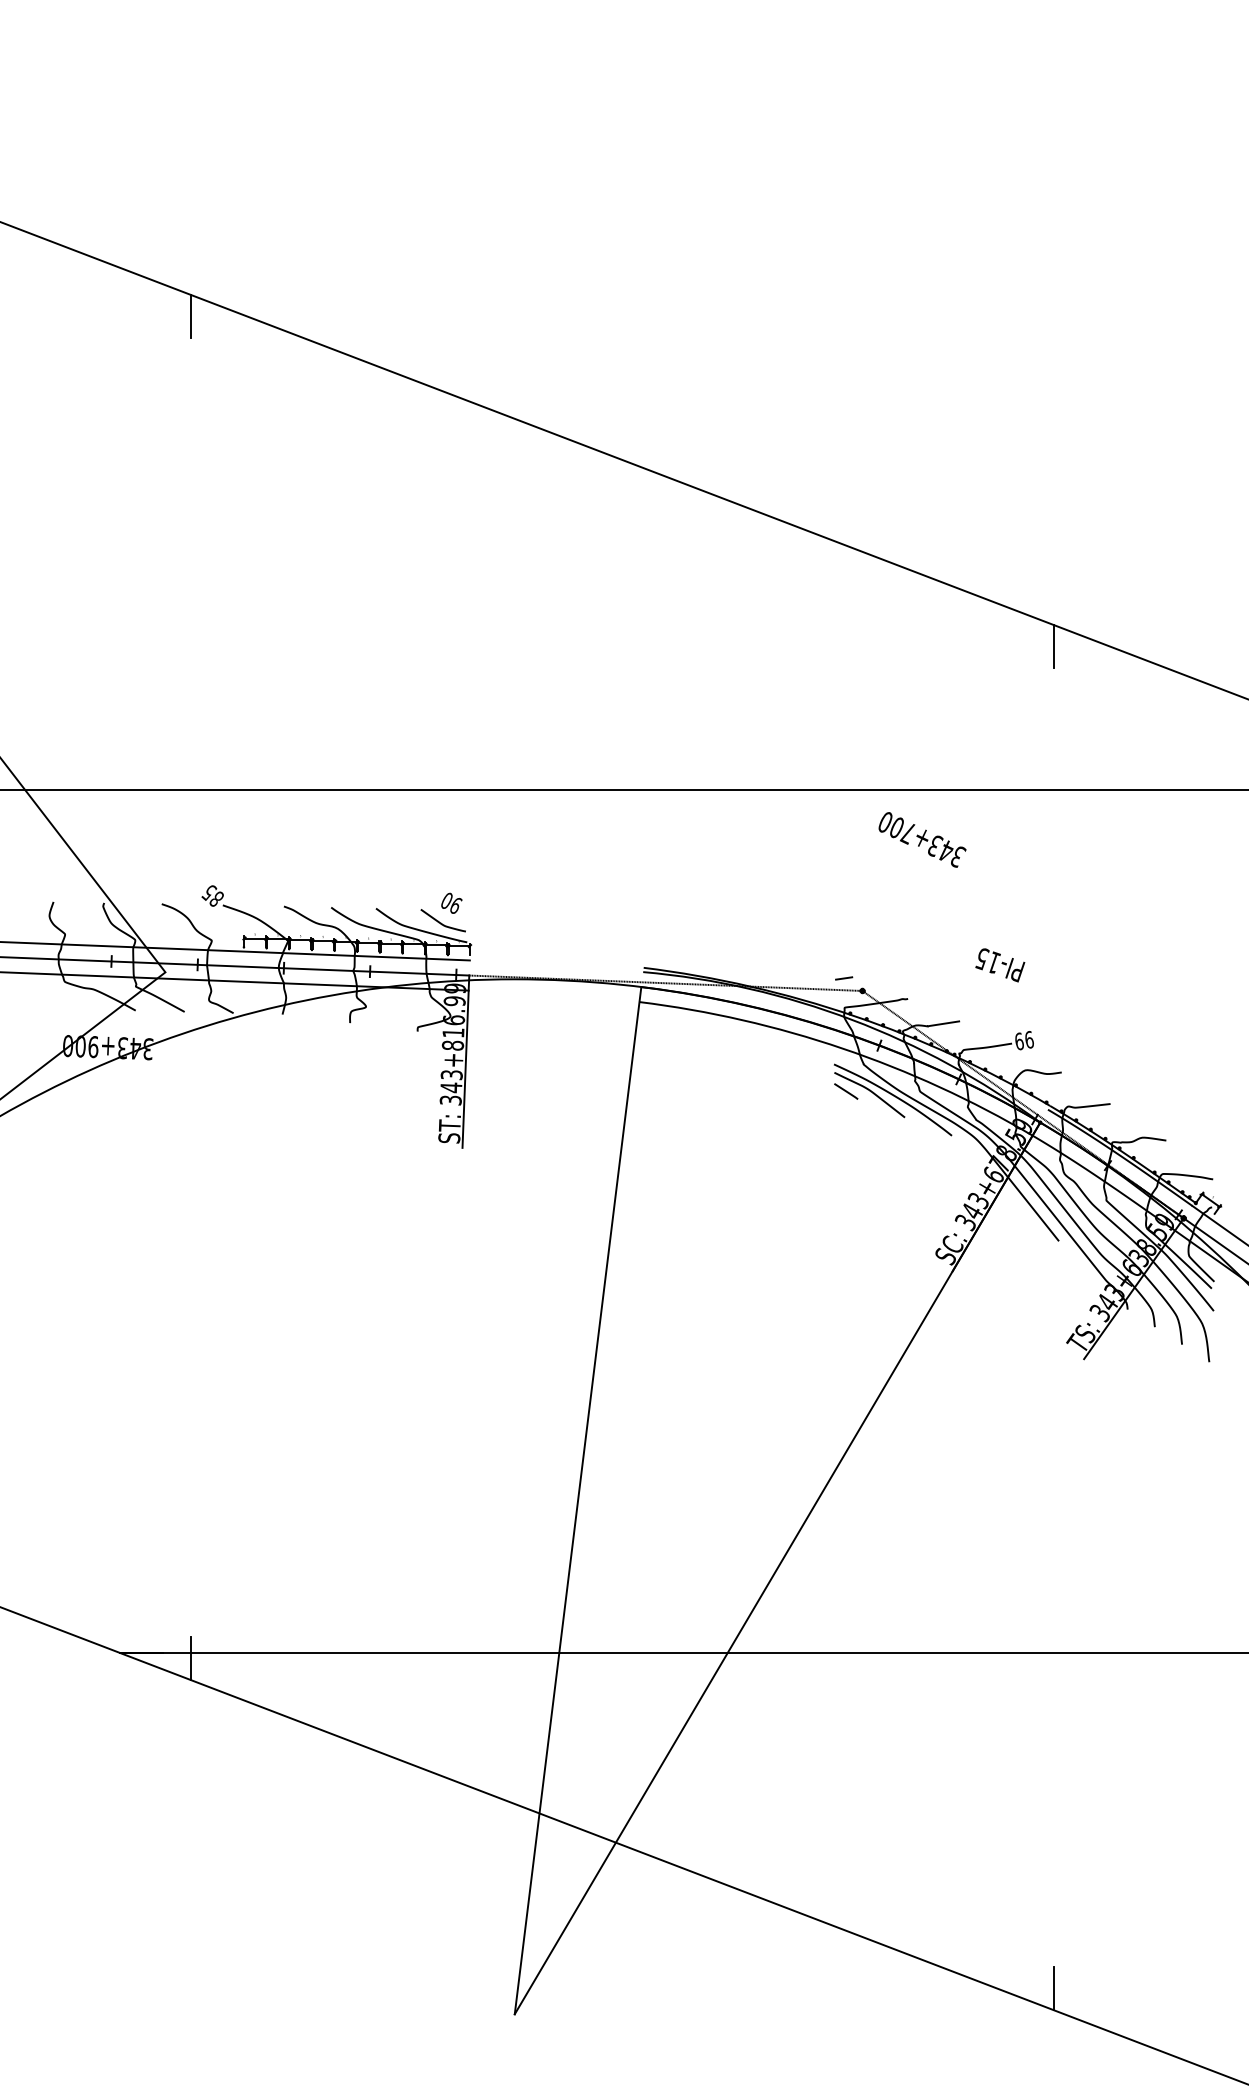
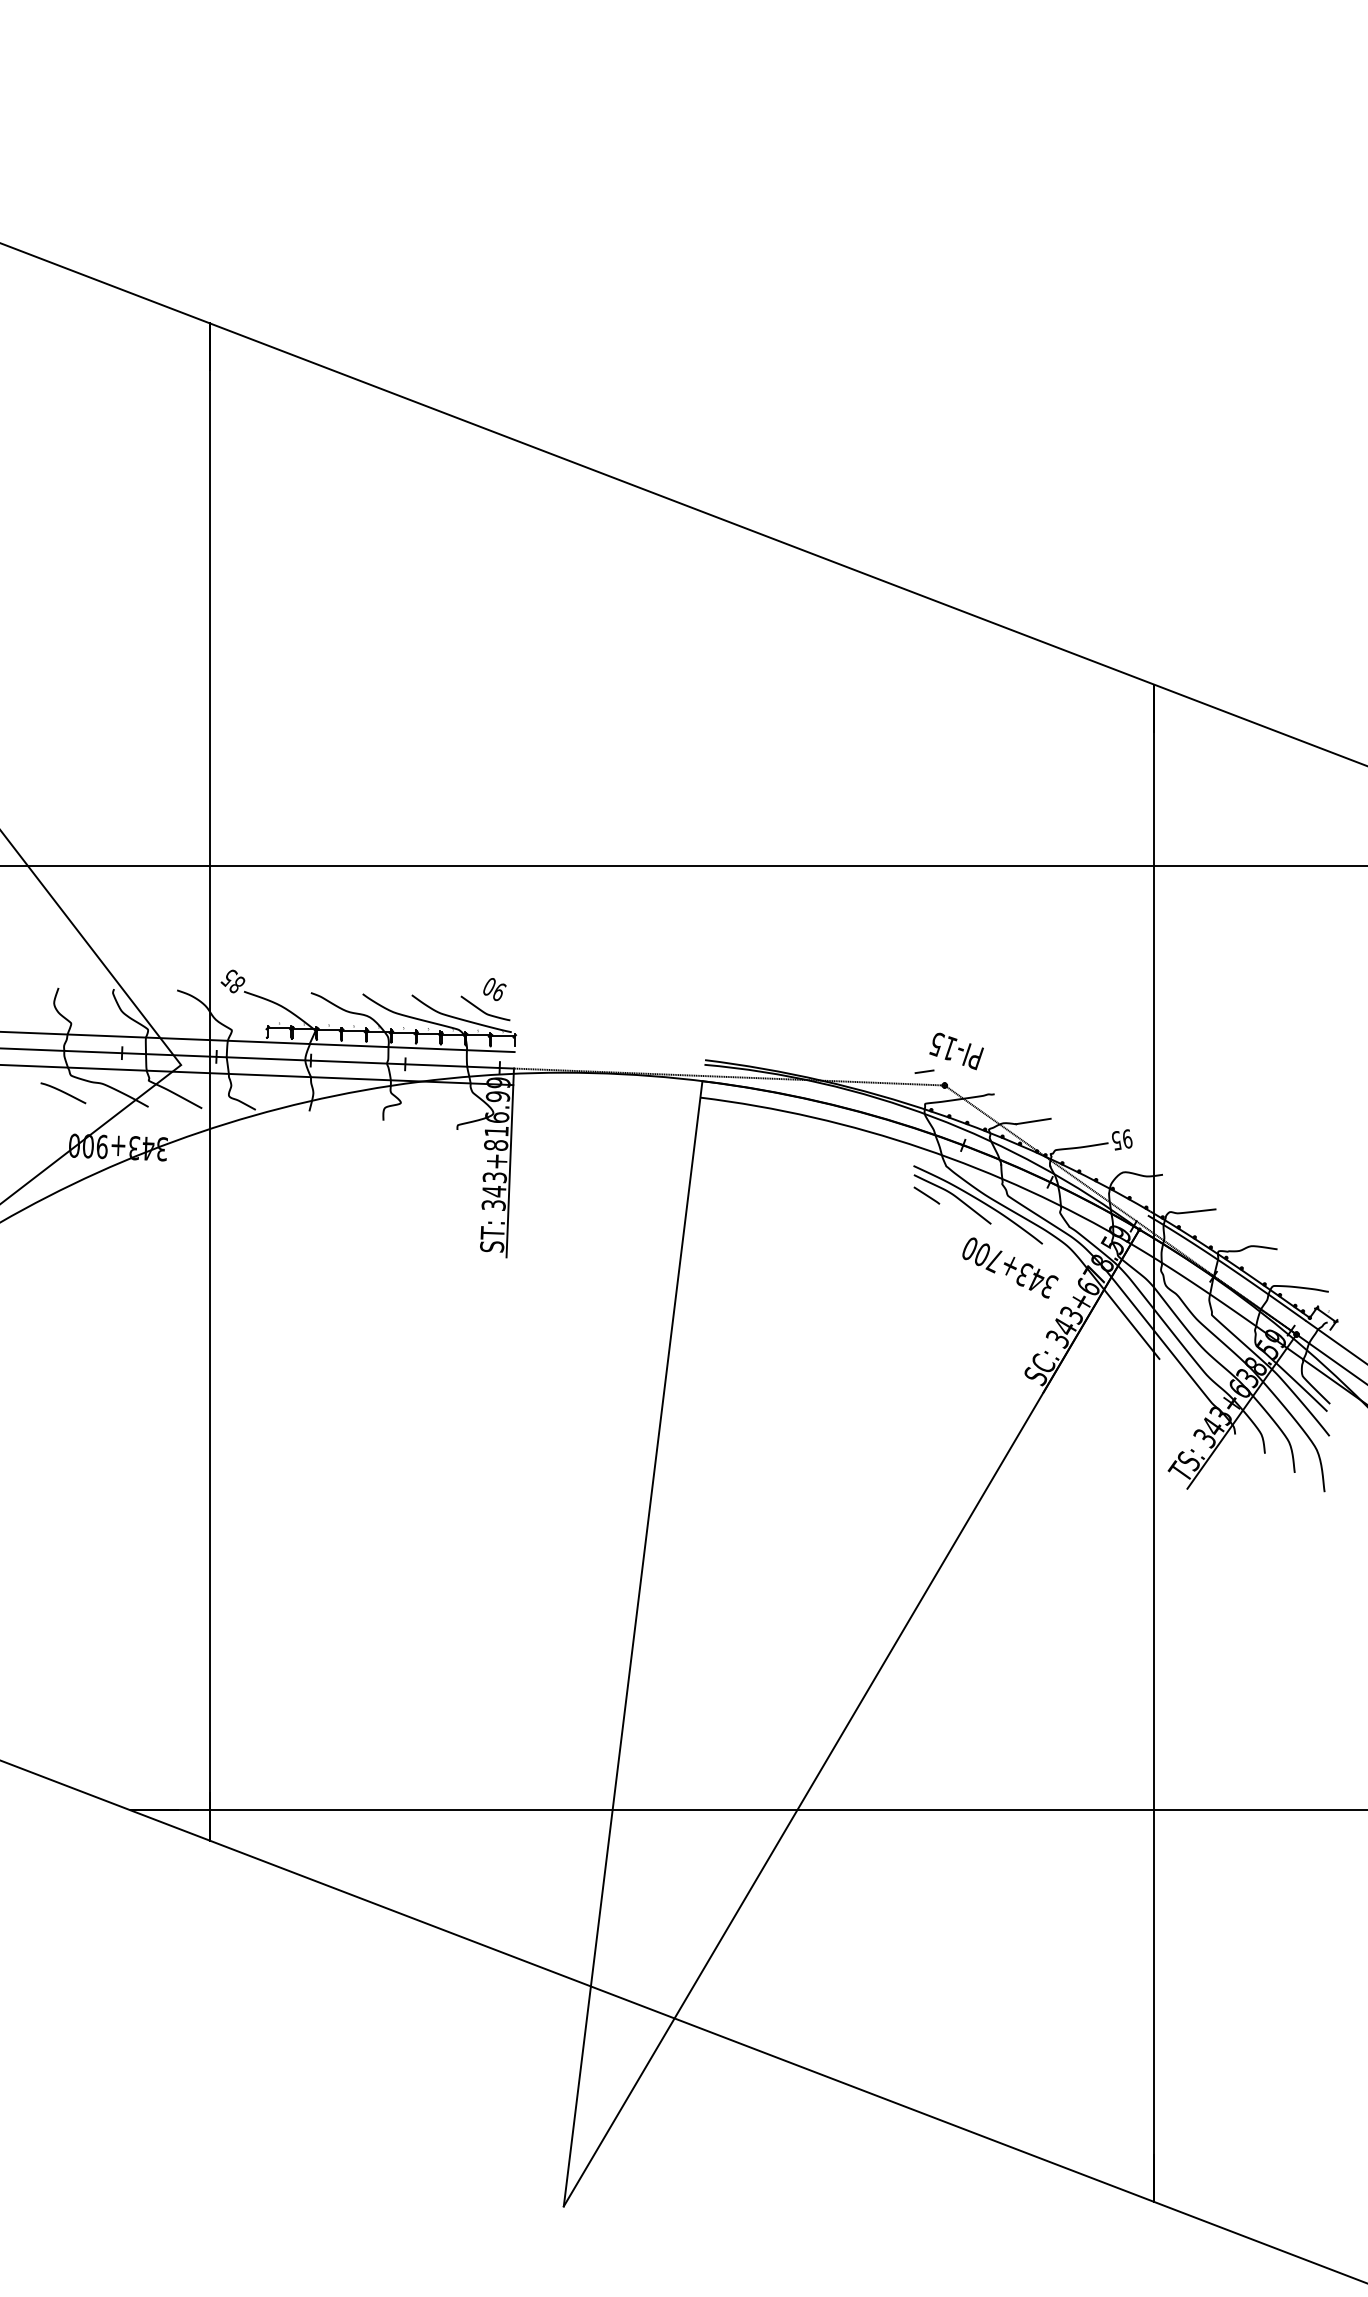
text: (922, 839) -> (1010, 1267), moved
text: (1000, 965) -> (956, 1051), moved
line: (191, 987) -> (209, 1081), added
curve: (58, 998) -> (63, 1093), added
text: (1019, 1041) -> (1116, 1140), 99 -> 95
line: (1054, 1316) -> (1154, 1442), added

